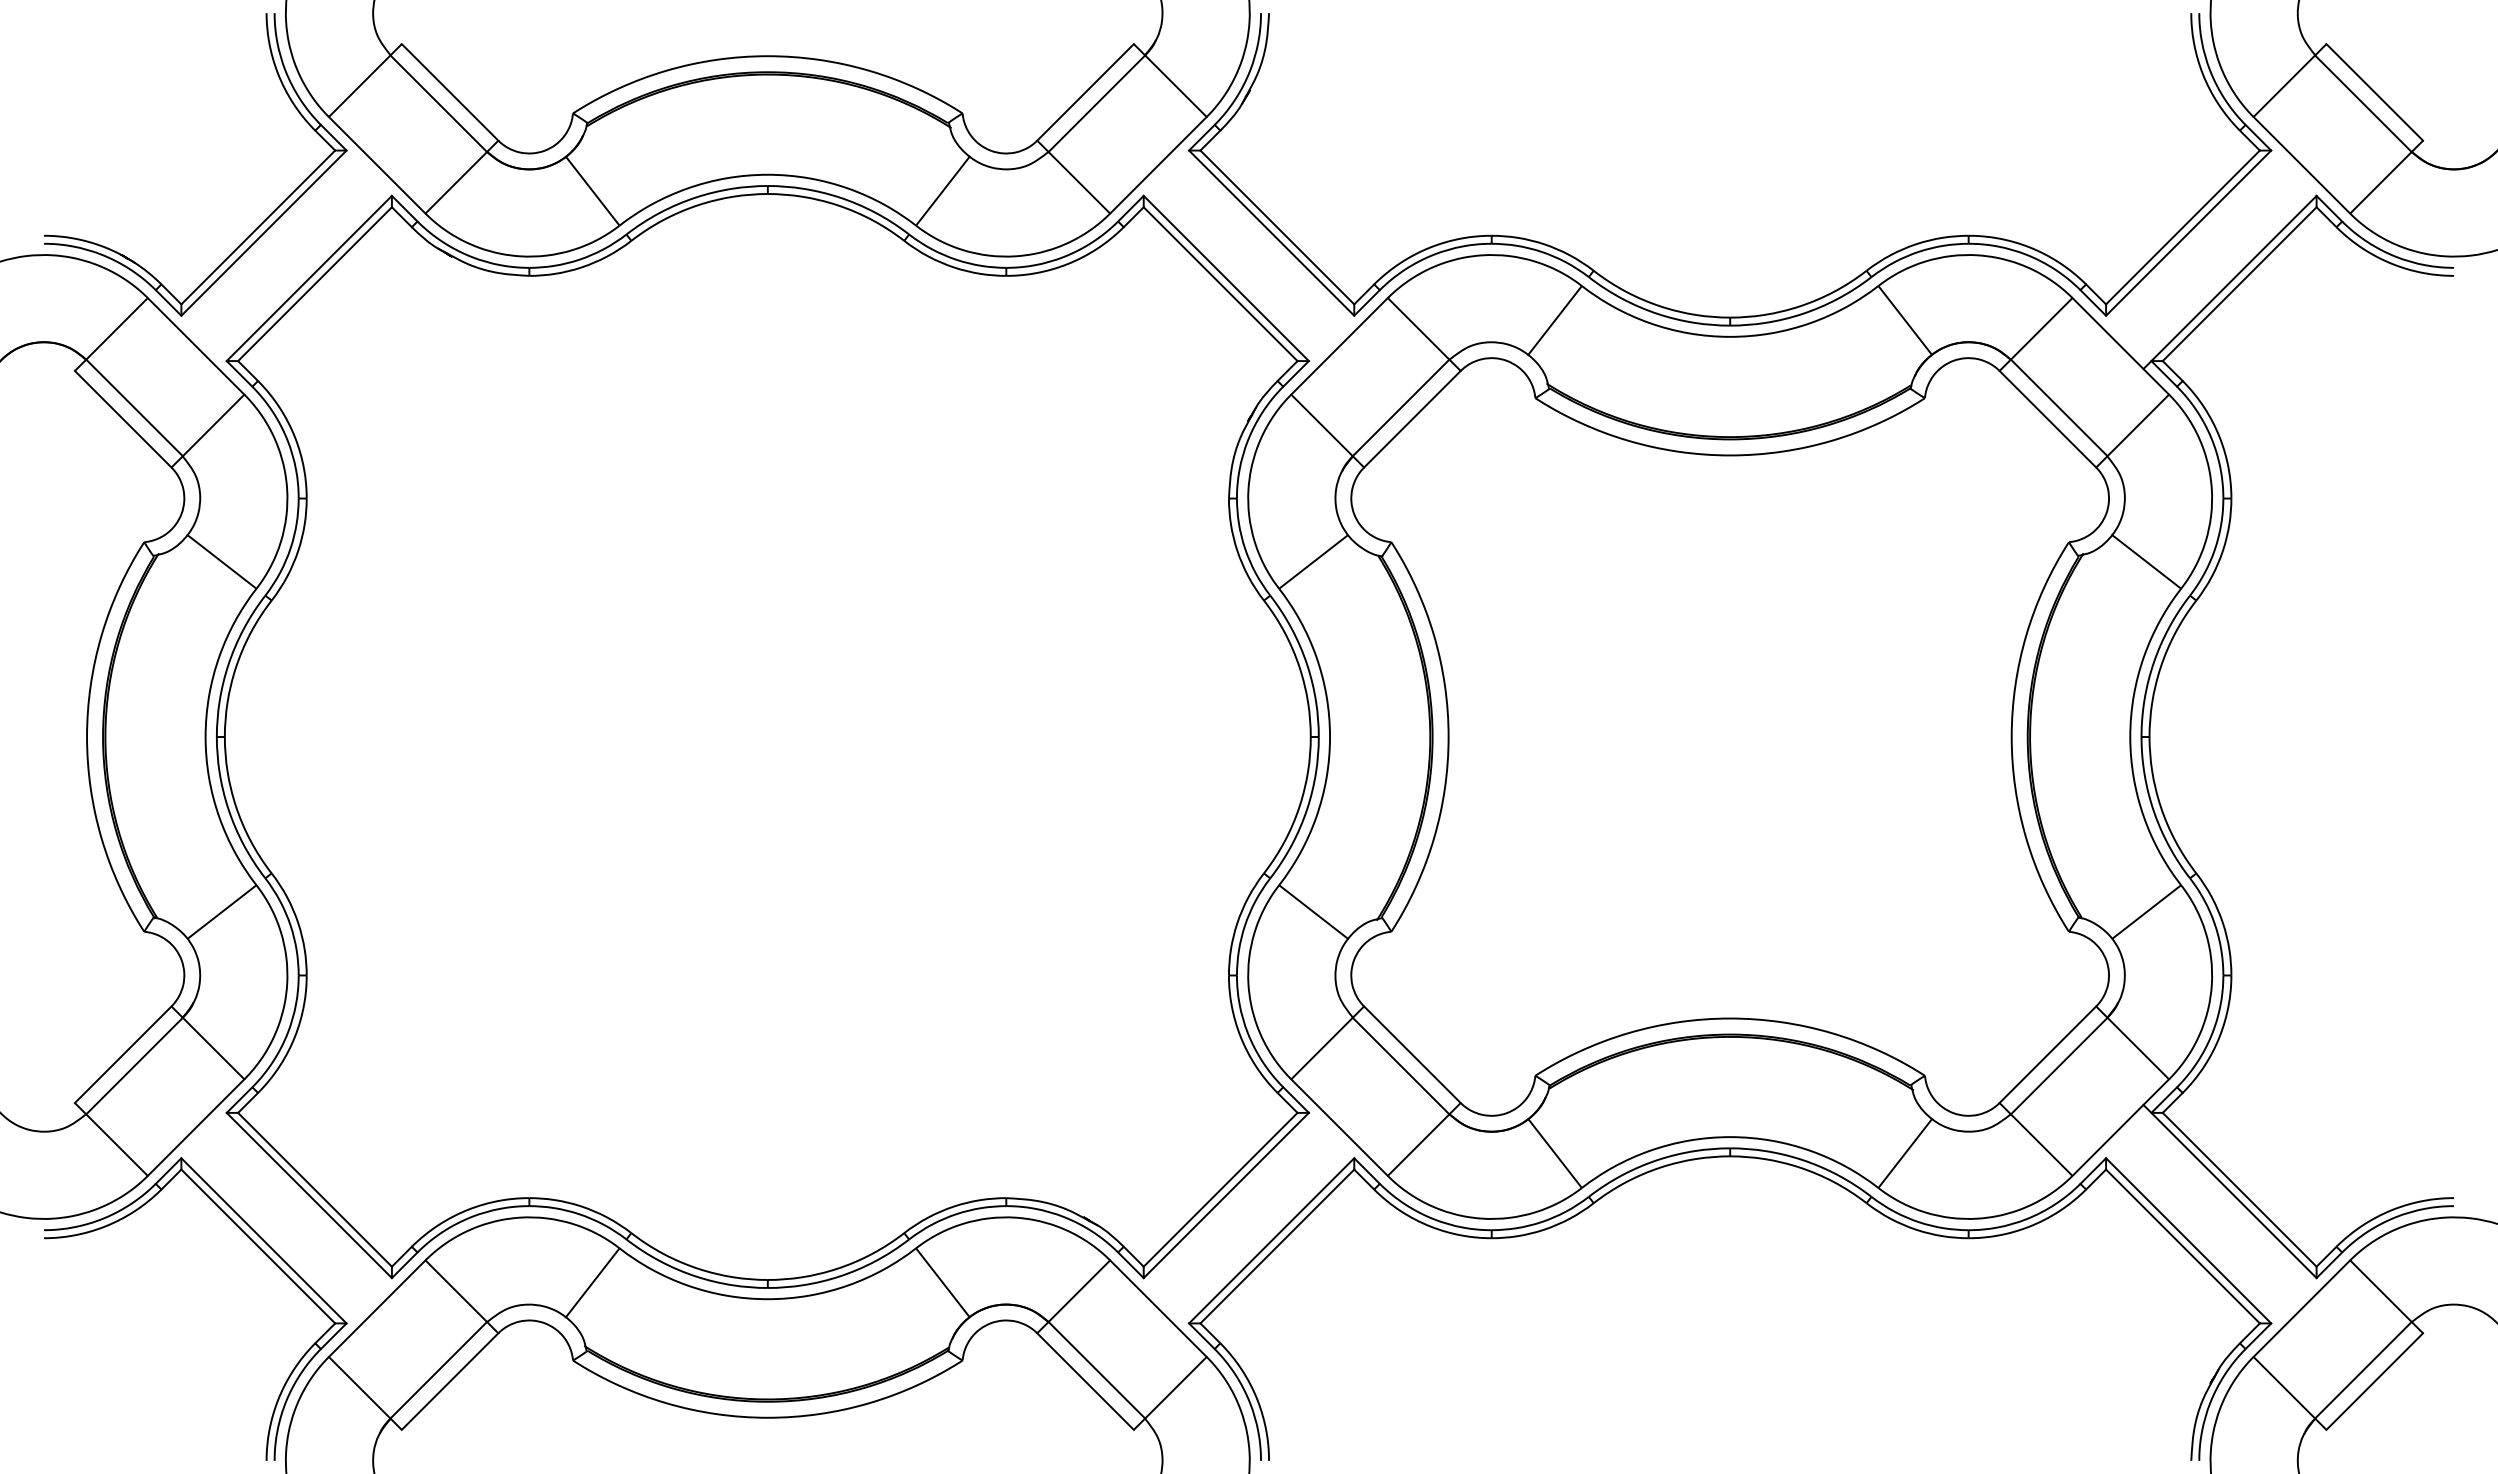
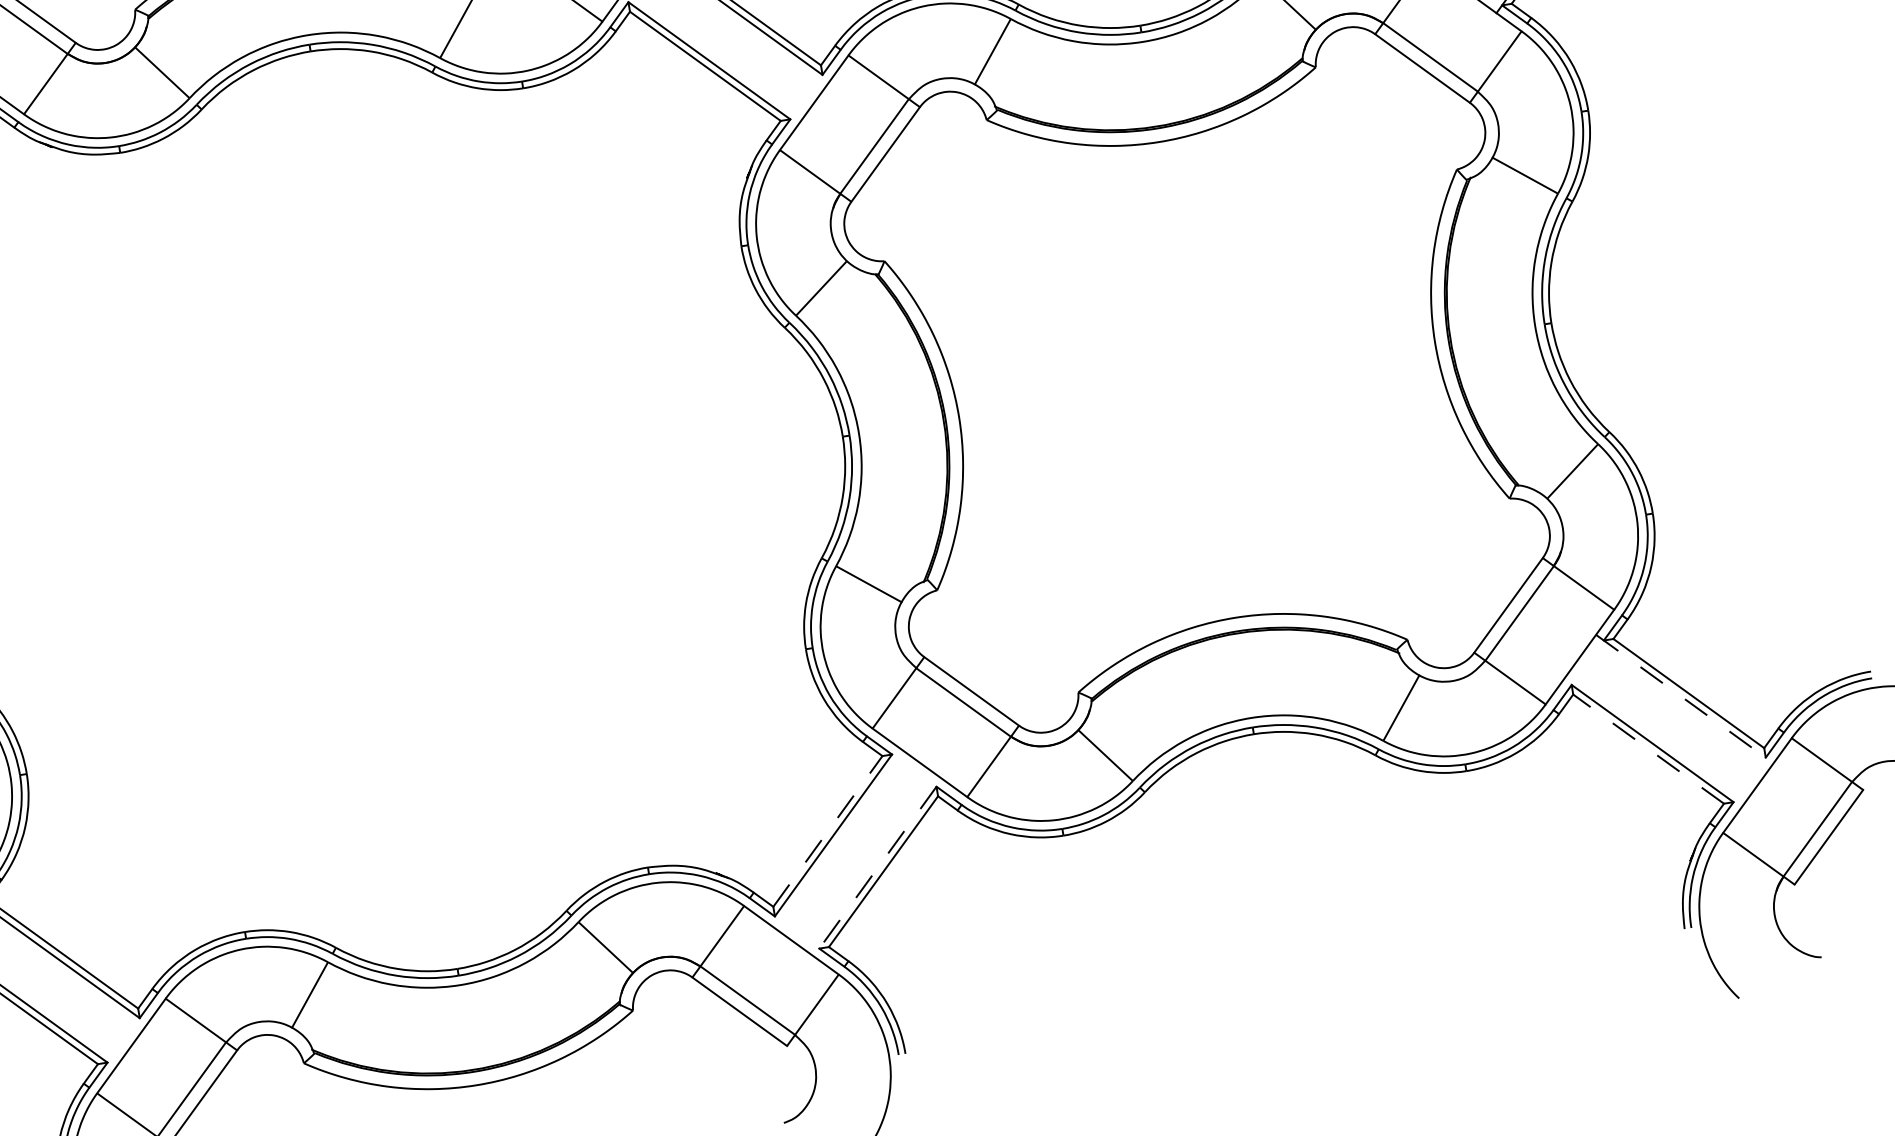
line: (1220, 1189) -> (827, 831), solid -> dashed
line: (2230, 1191) -> (1681, 696), solid -> dashed
line: (1271, 1240) -> (877, 867), solid -> dashed
line: (2182, 1246) -> (1648, 749), solid -> dashed

